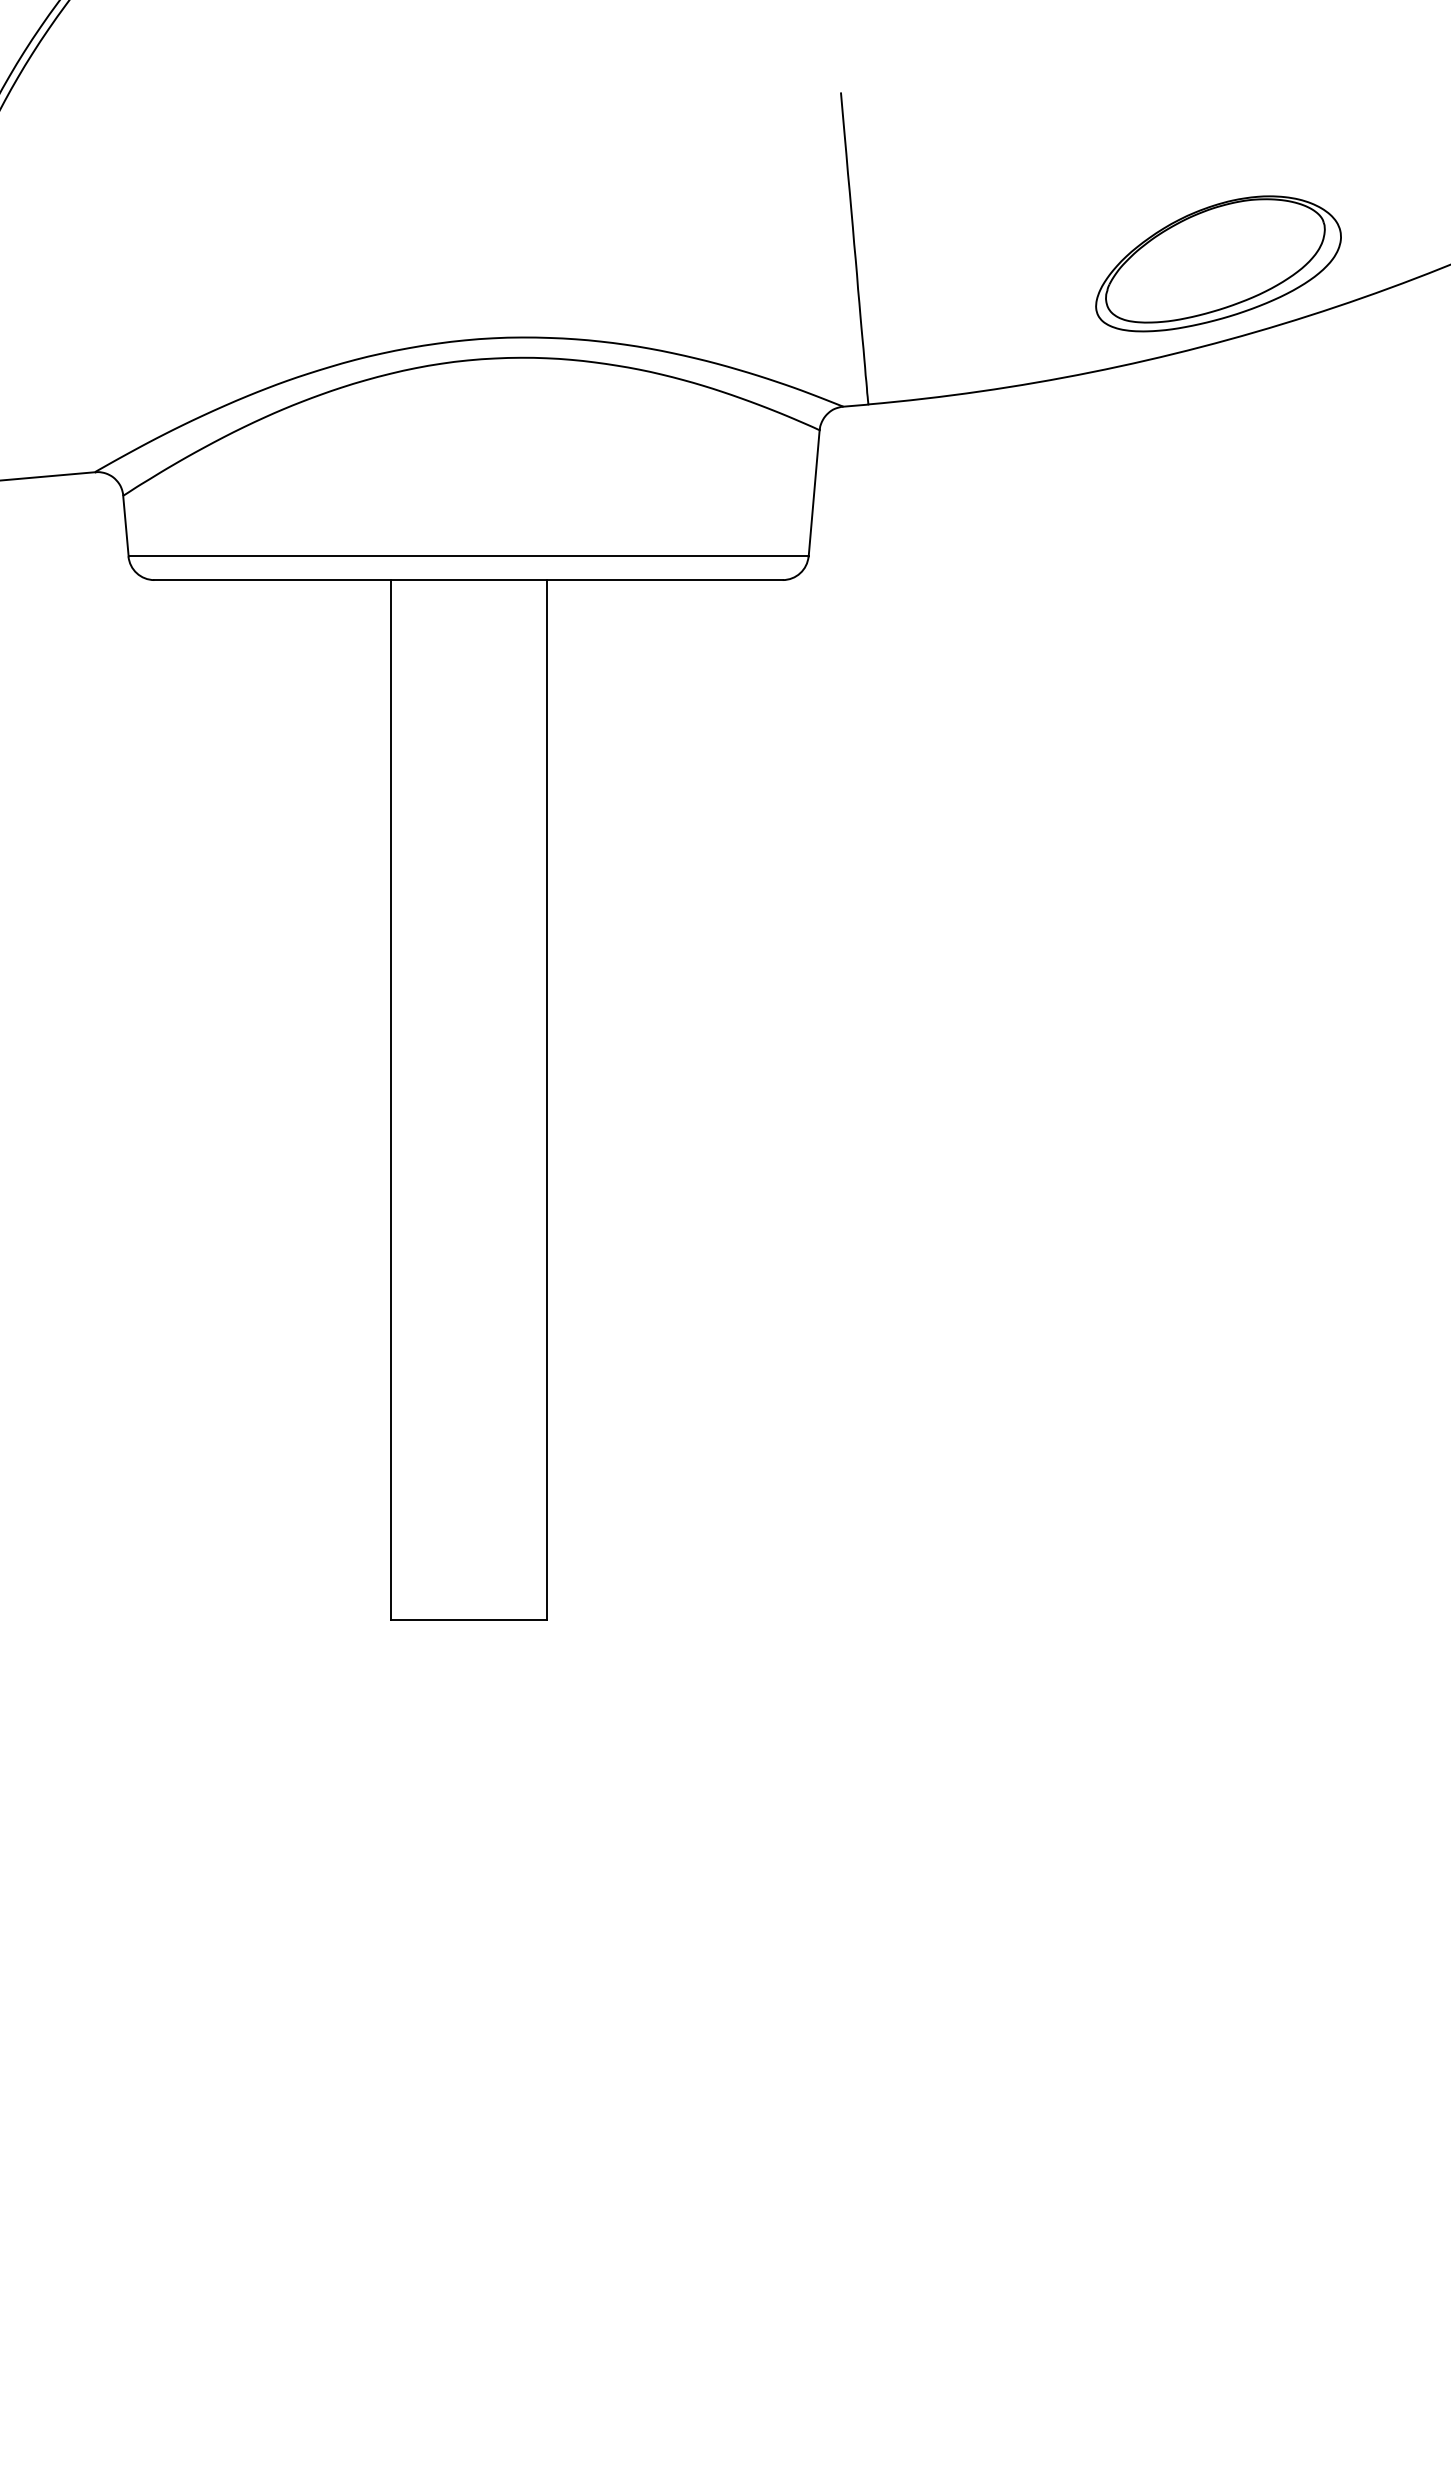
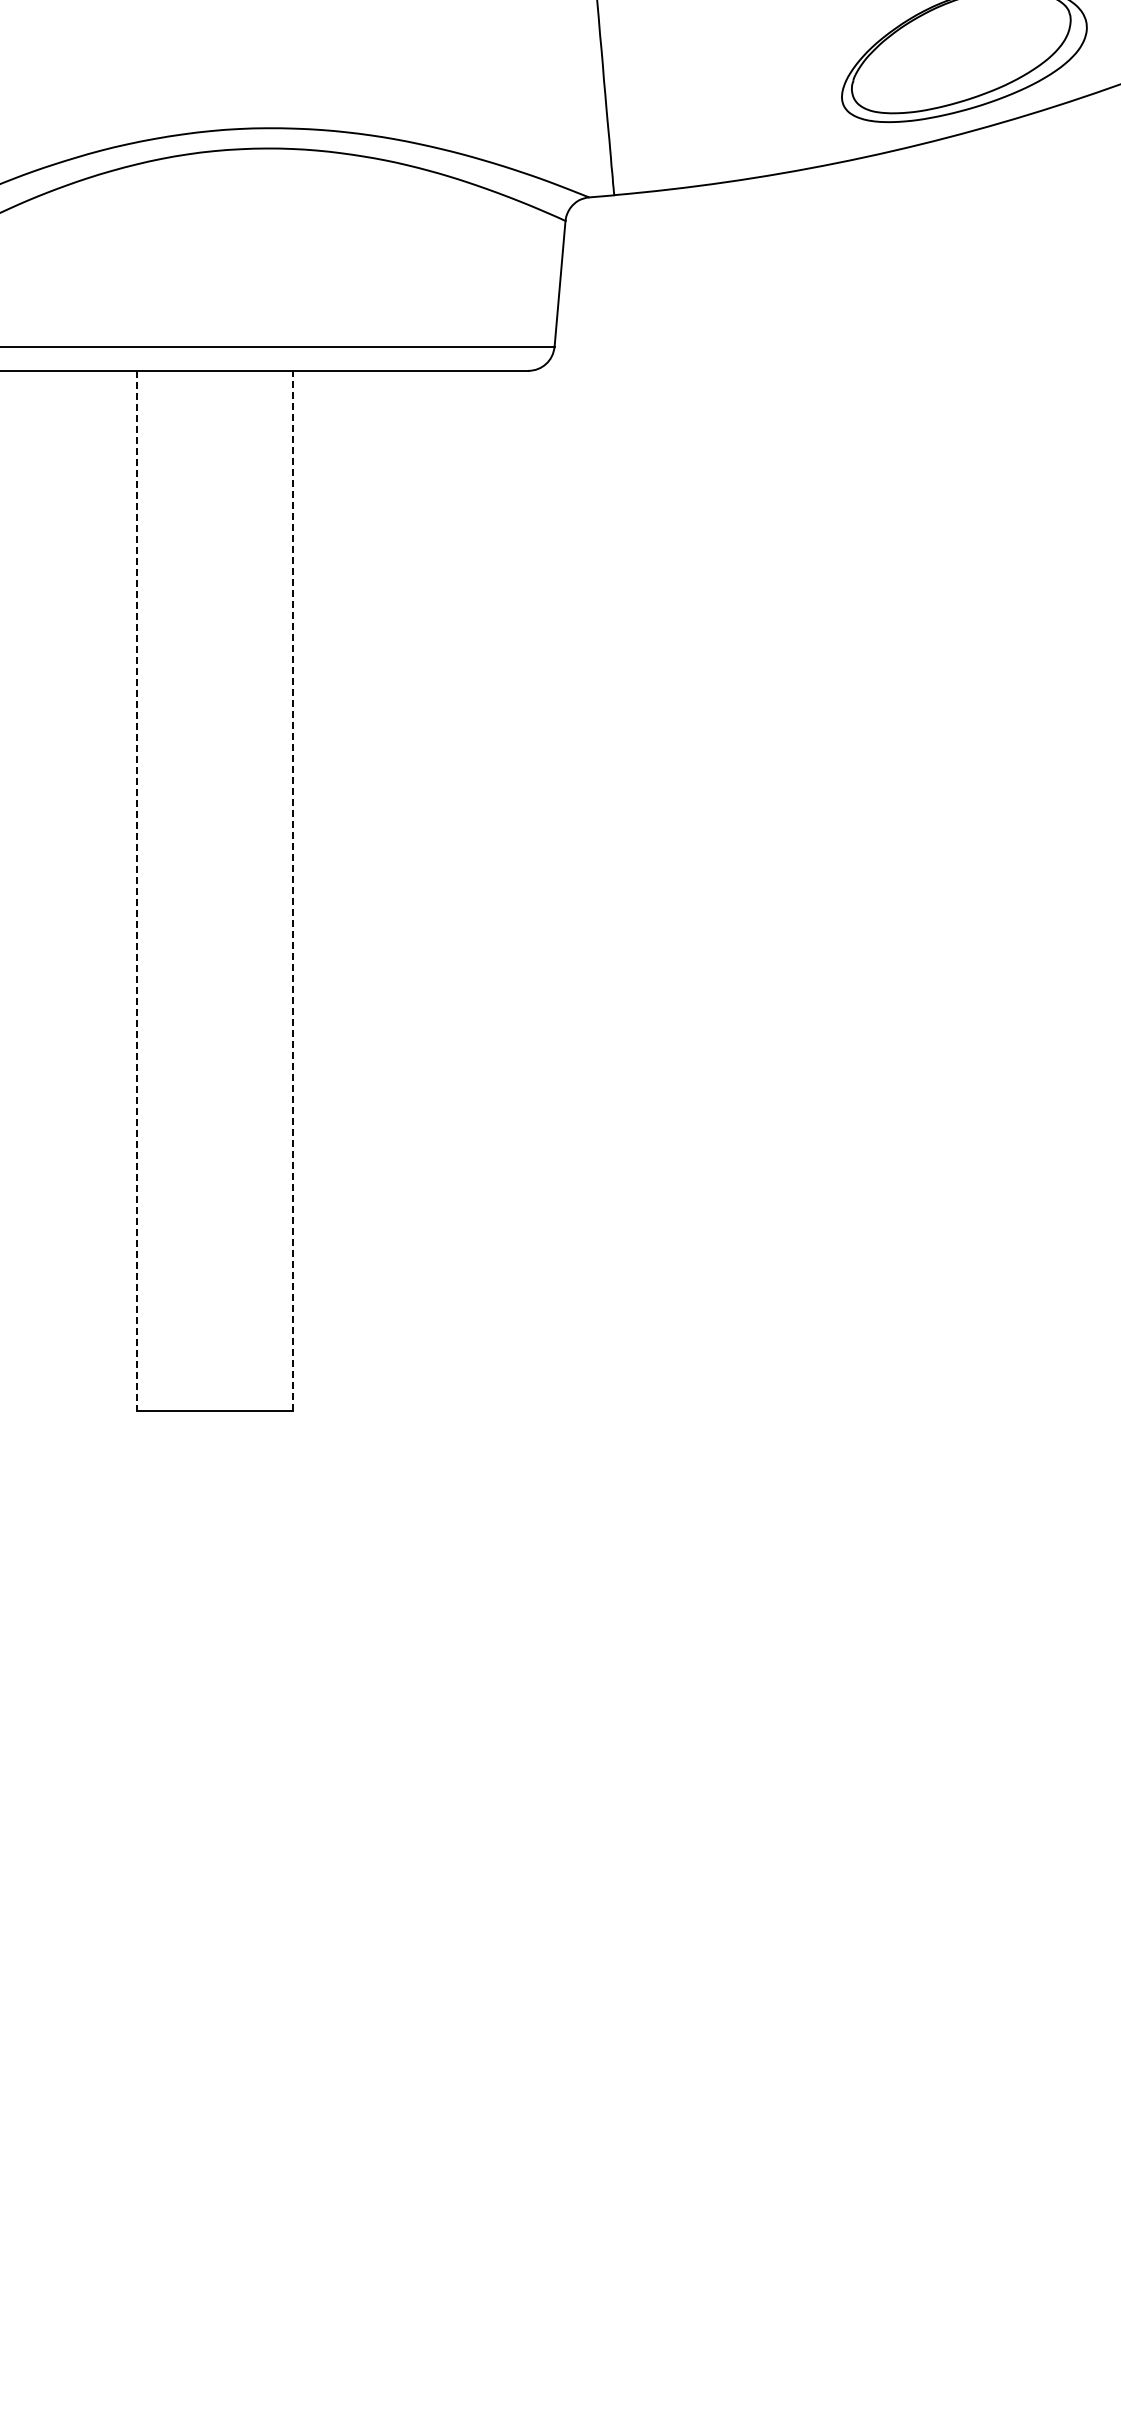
line: (390, 1100) -> (136, 891), solid -> dashed
line: (546, 1100) -> (292, 891), solid -> dashed

